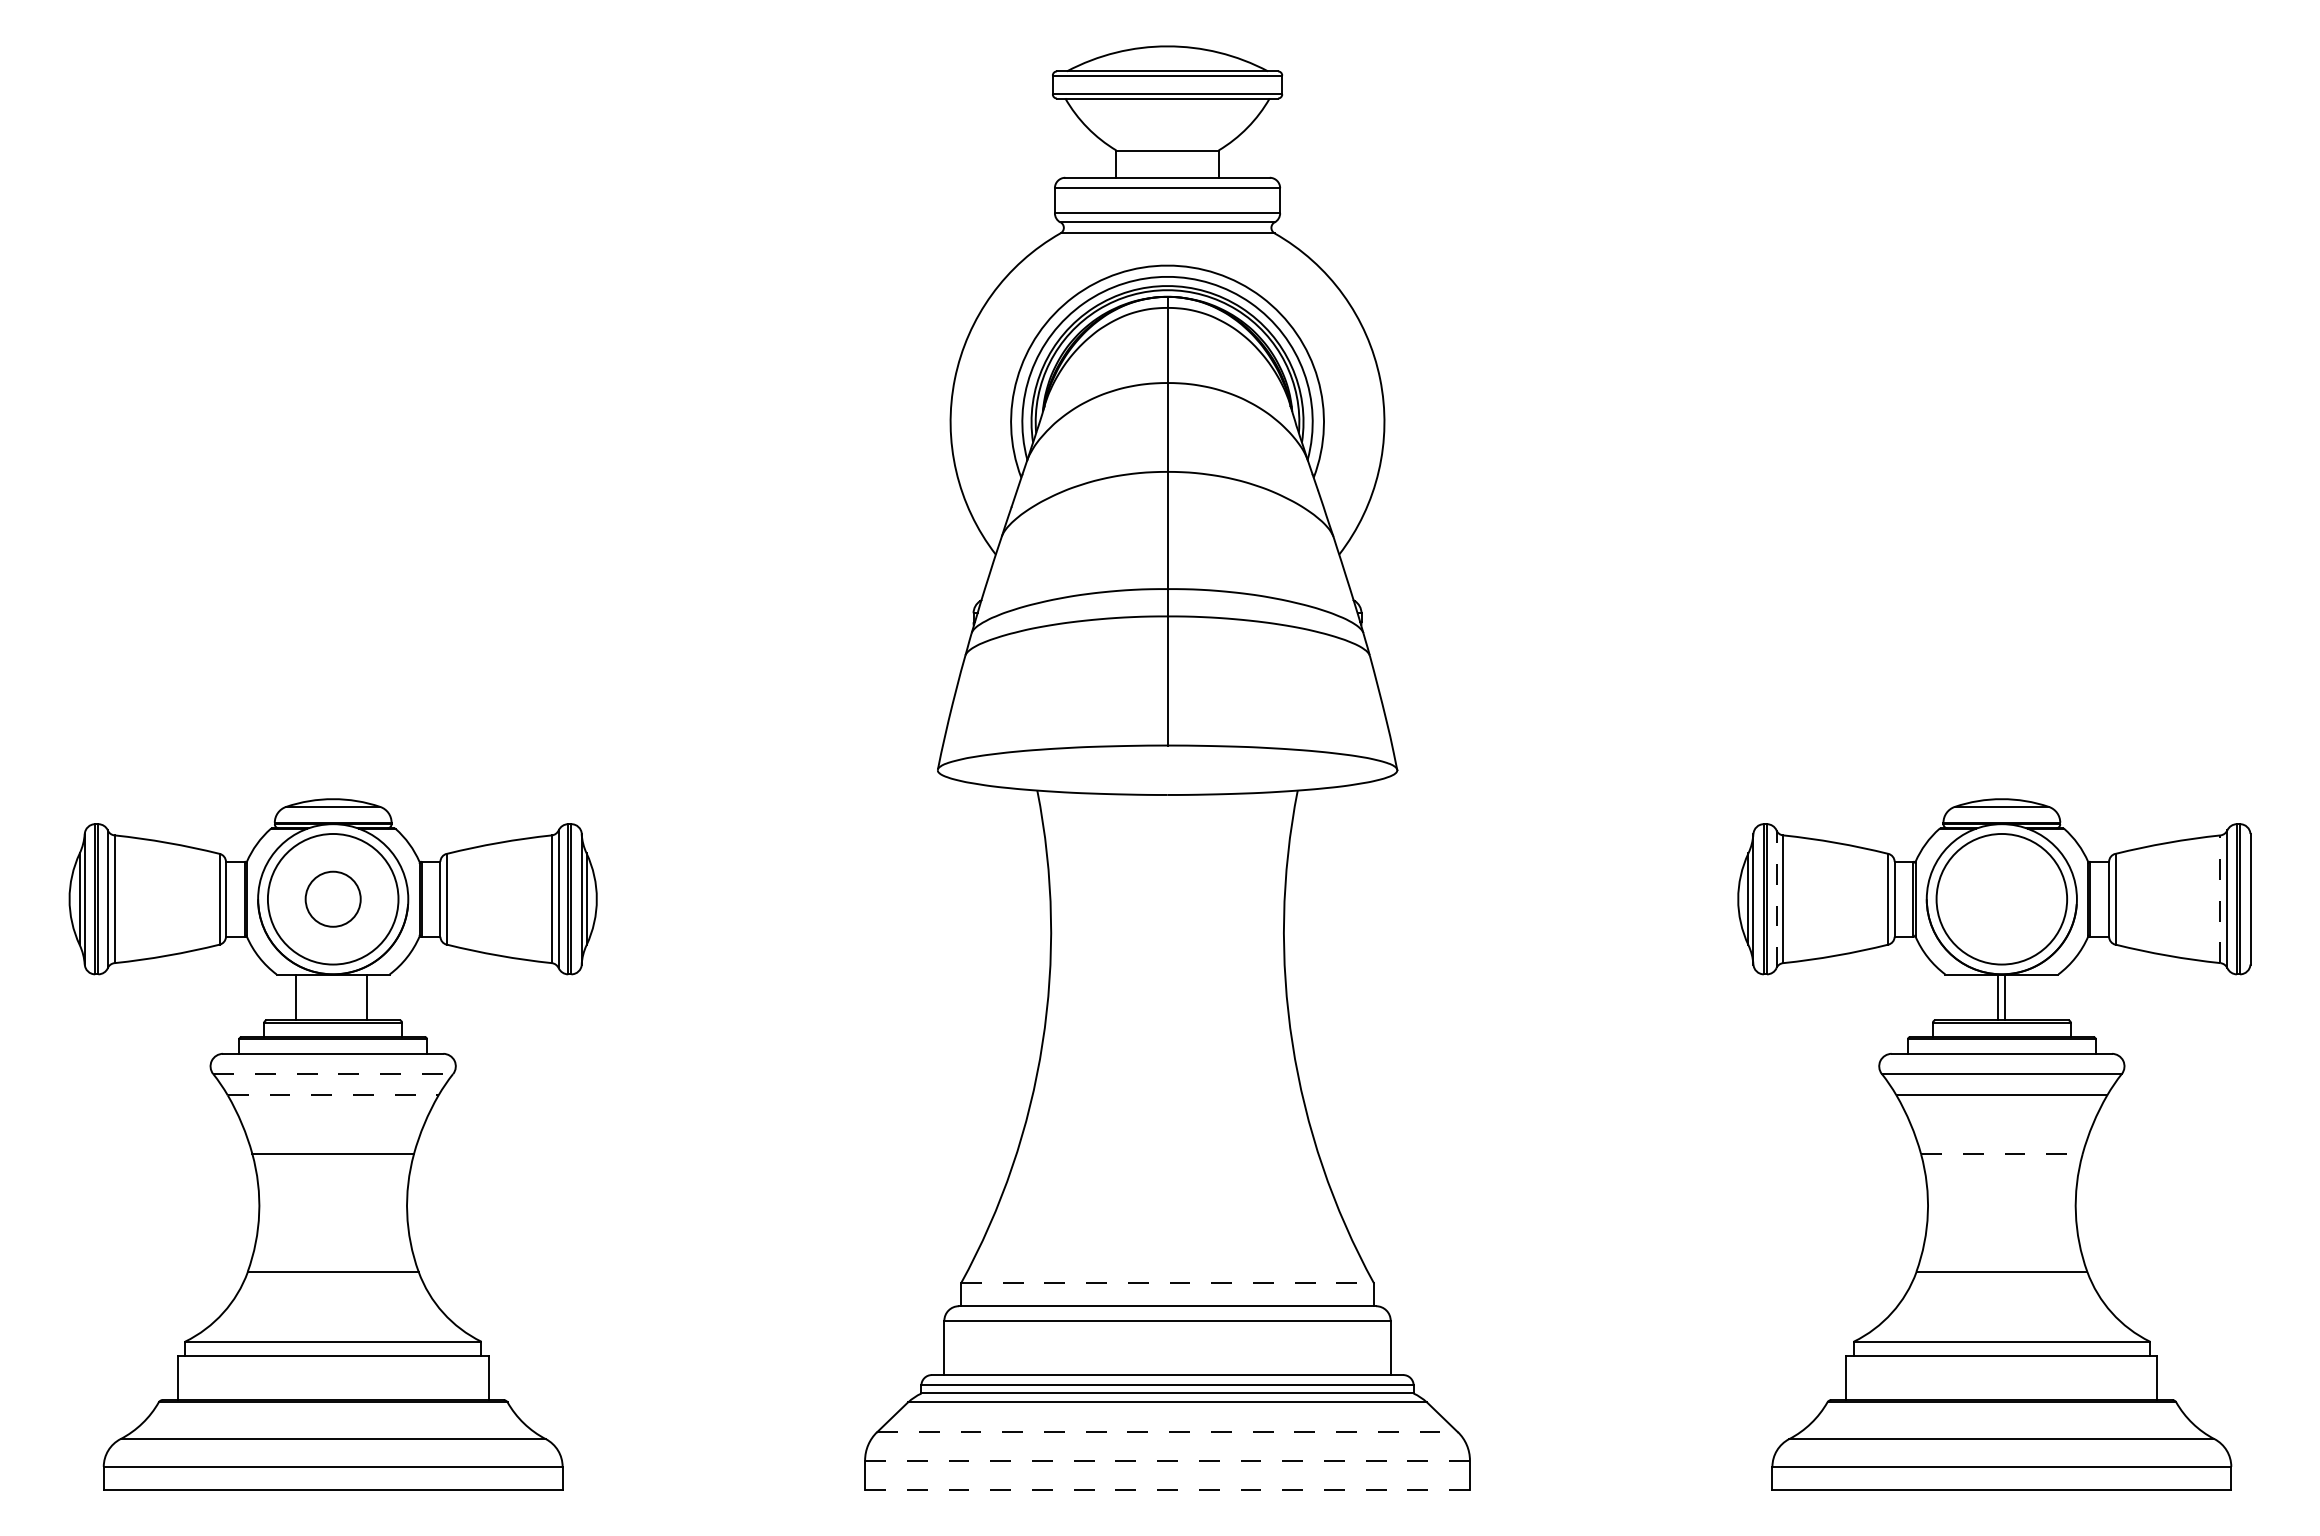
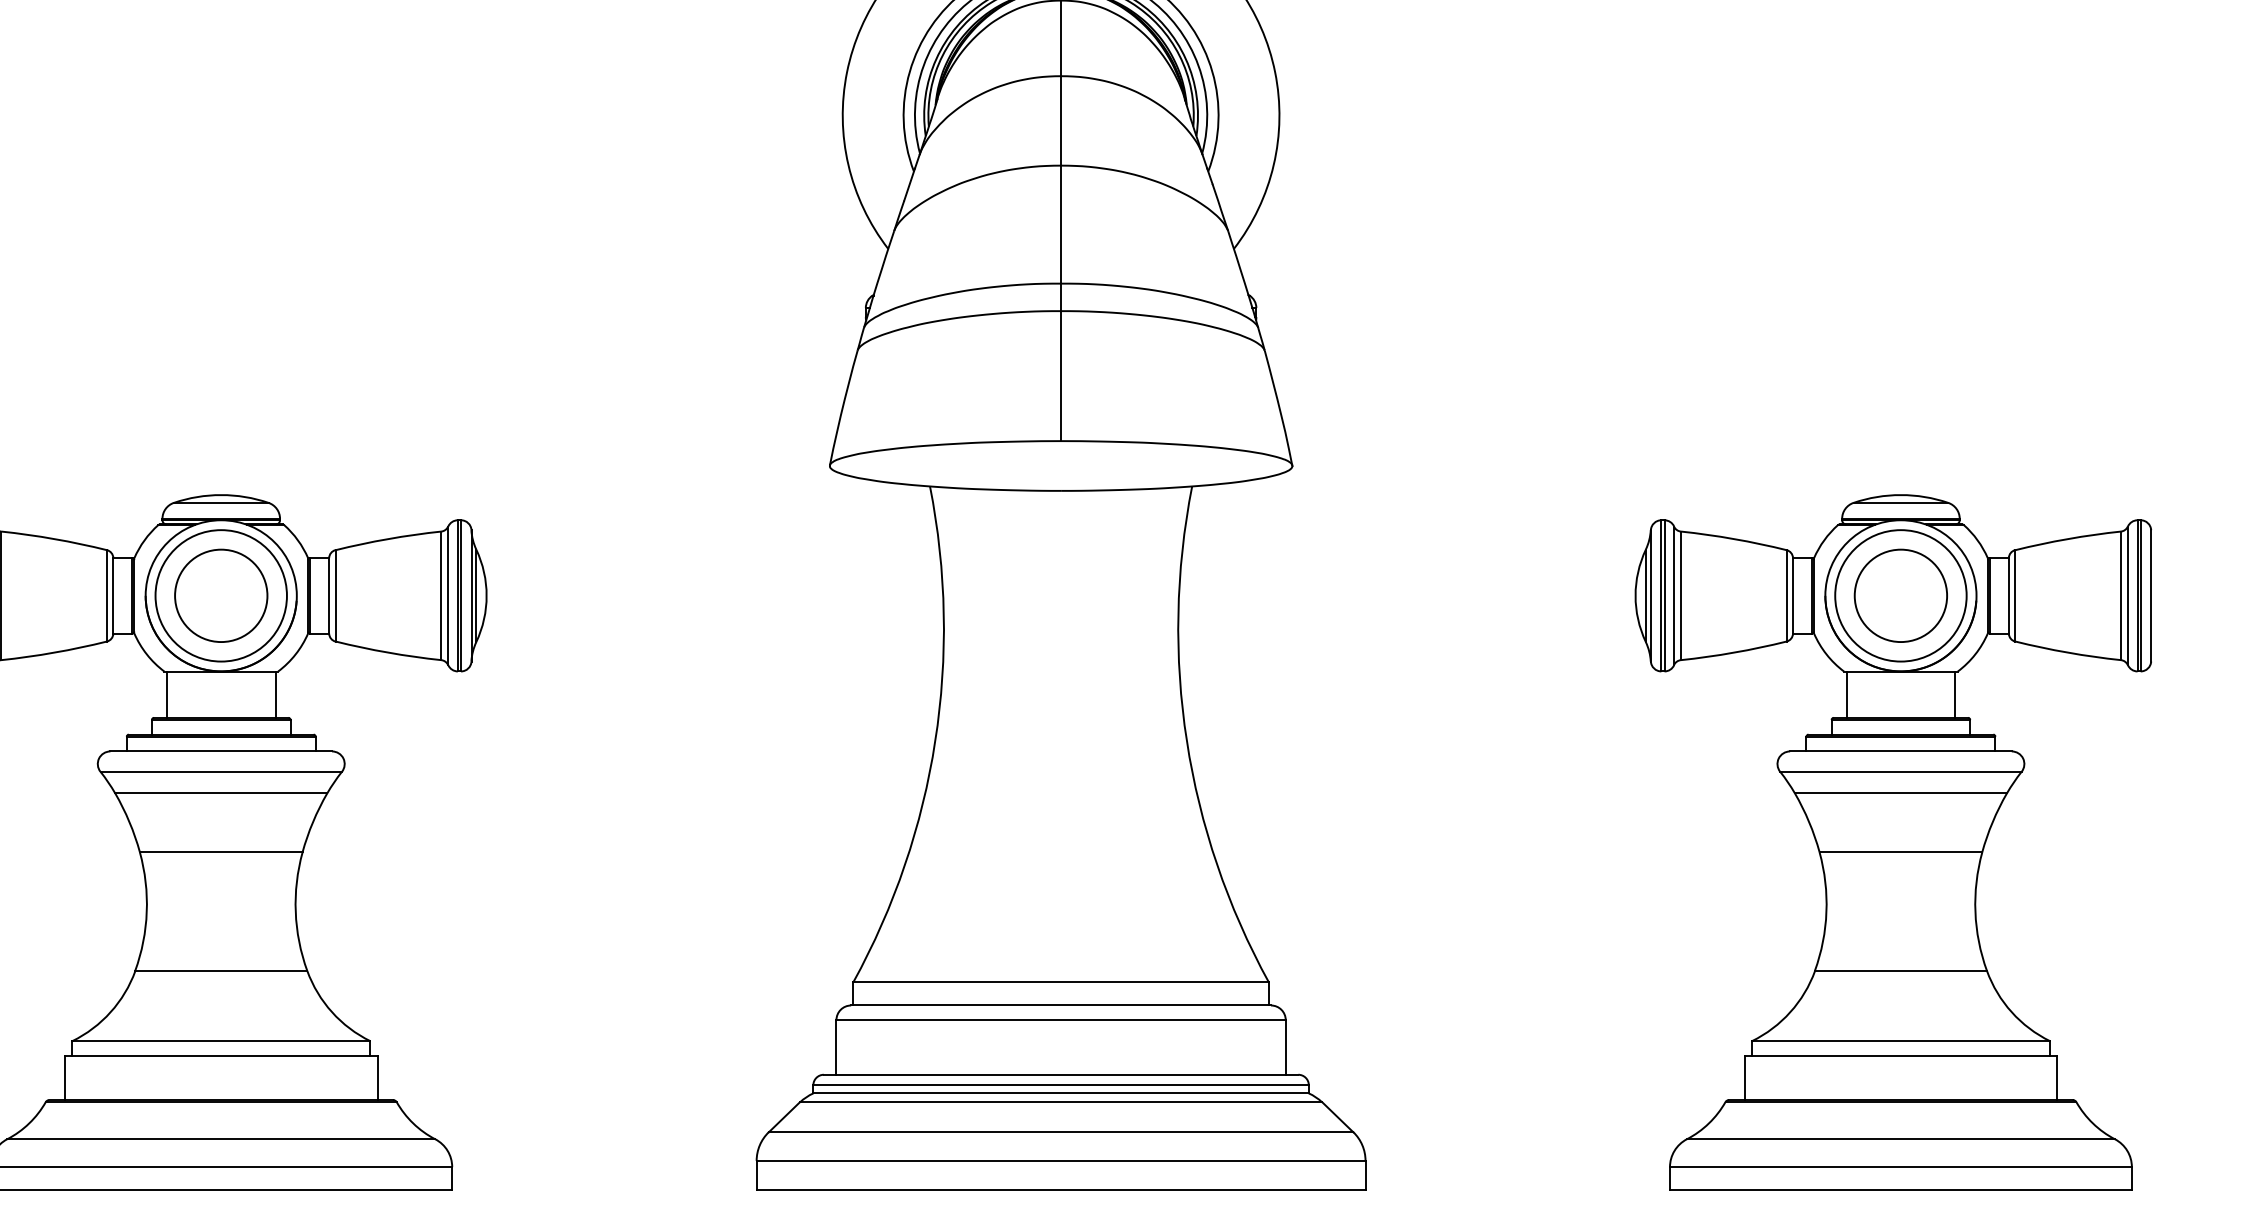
circle: (2001, 898) -> (1900, 595), added
circle: (333, 899) -> (221, 596), size x1.67
line: (1776, 899) -> (1674, 596), dashed -> solid
line: (2220, 899) -> (2121, 596), dashed -> solid
line: (296, 997) -> (275, 694), moved
line: (367, 997) -> (167, 694), moved
line: (1998, 997) -> (1847, 694), moved
line: (2004, 997) -> (1954, 694), moved
line: (333, 1074) -> (221, 772), dashed -> solid
line: (333, 1095) -> (221, 793), dashed -> solid
line: (2001, 1154) -> (1900, 852), dashed -> solid
line: (1168, 1283) -> (1062, 982), dashed -> solid
line: (1168, 1432) -> (1062, 1132), dashed -> solid
line: (1168, 1460) -> (1062, 1160), dashed -> solid
line: (1168, 1489) -> (1062, 1189), dashed -> solid

